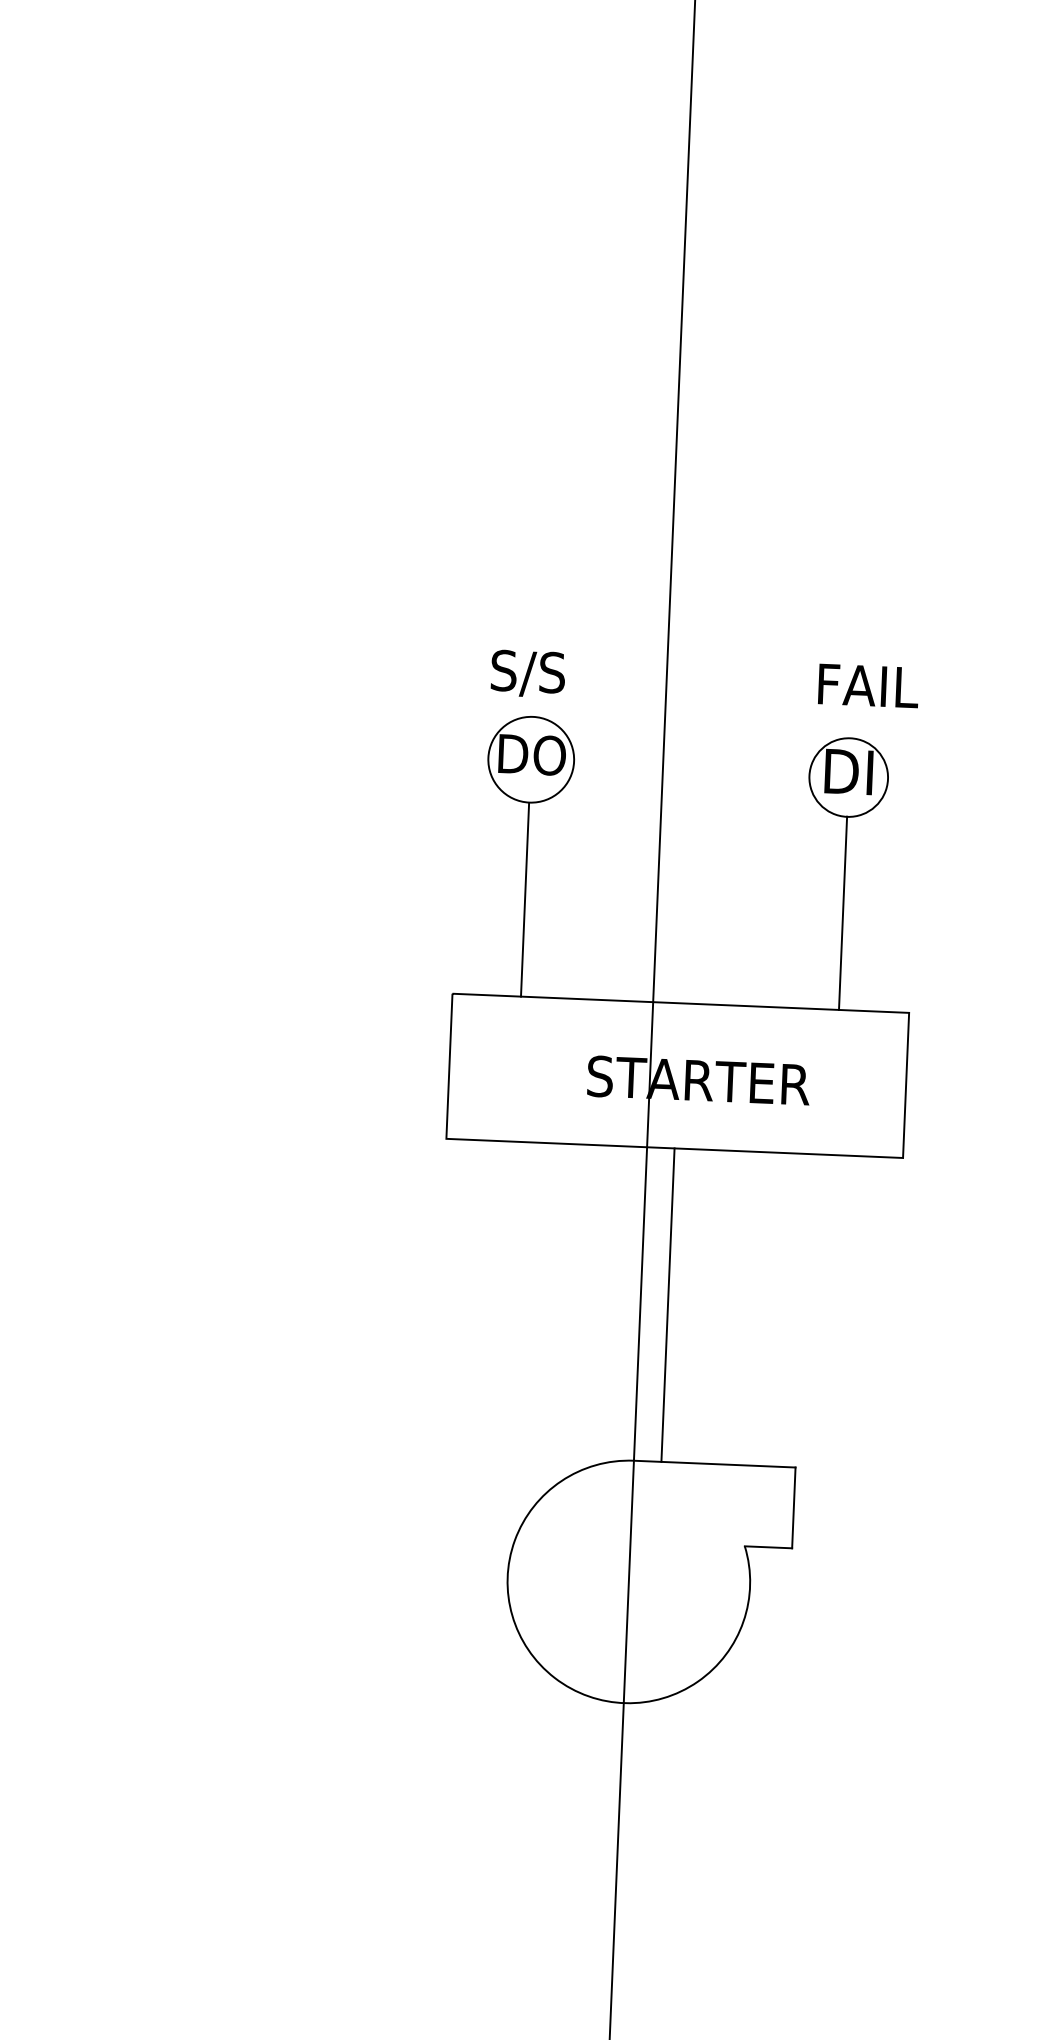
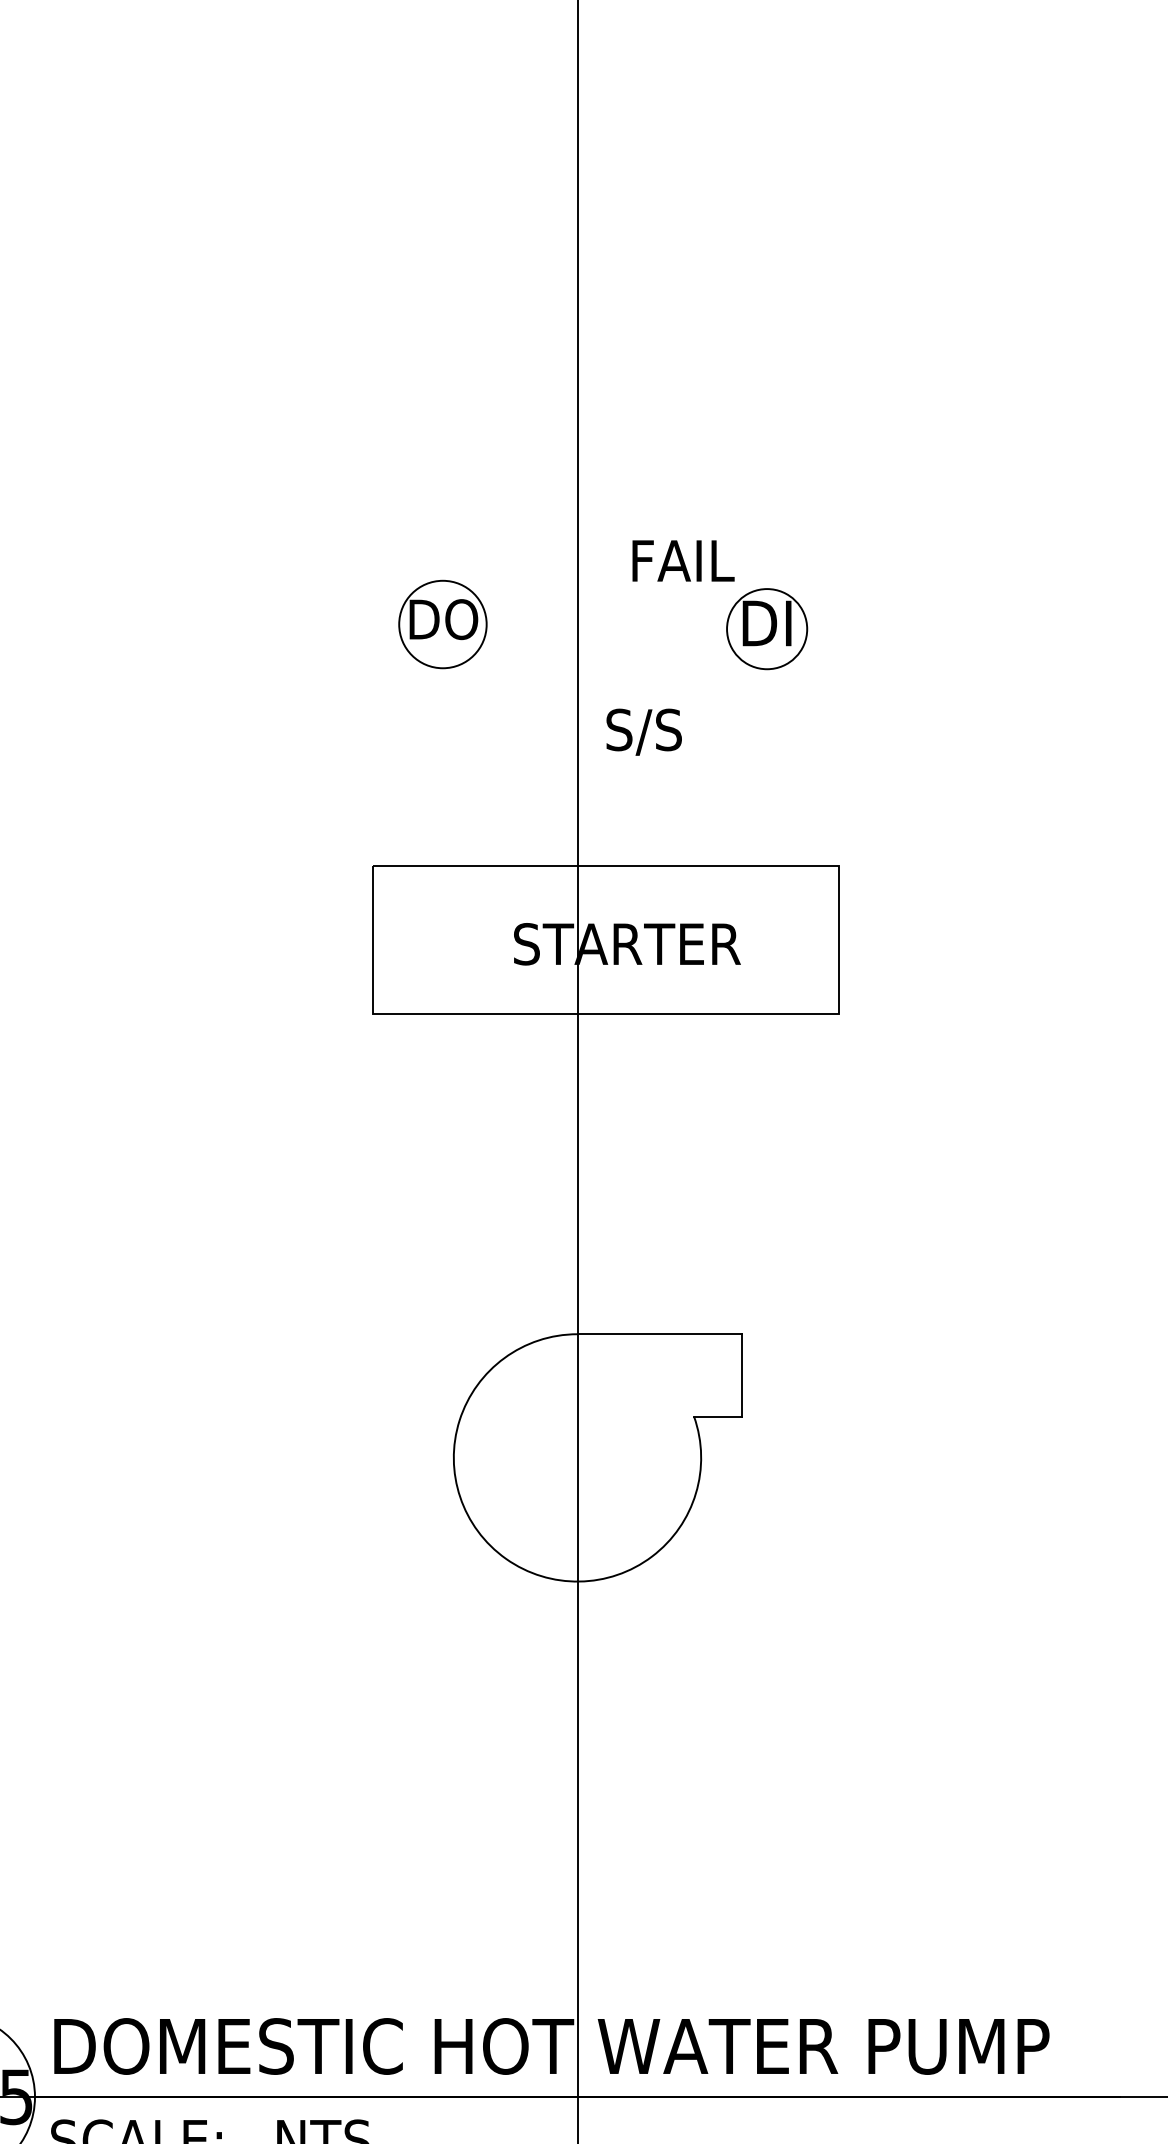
text: (527, 673) -> (643, 731), moved
text: (868, 685) -> (683, 560), moved
line: (524, 899) -> (442, 767), removed
line: (843, 913) -> (767, 767), removed
line: (667, 1305) -> (605, 1174), removed

